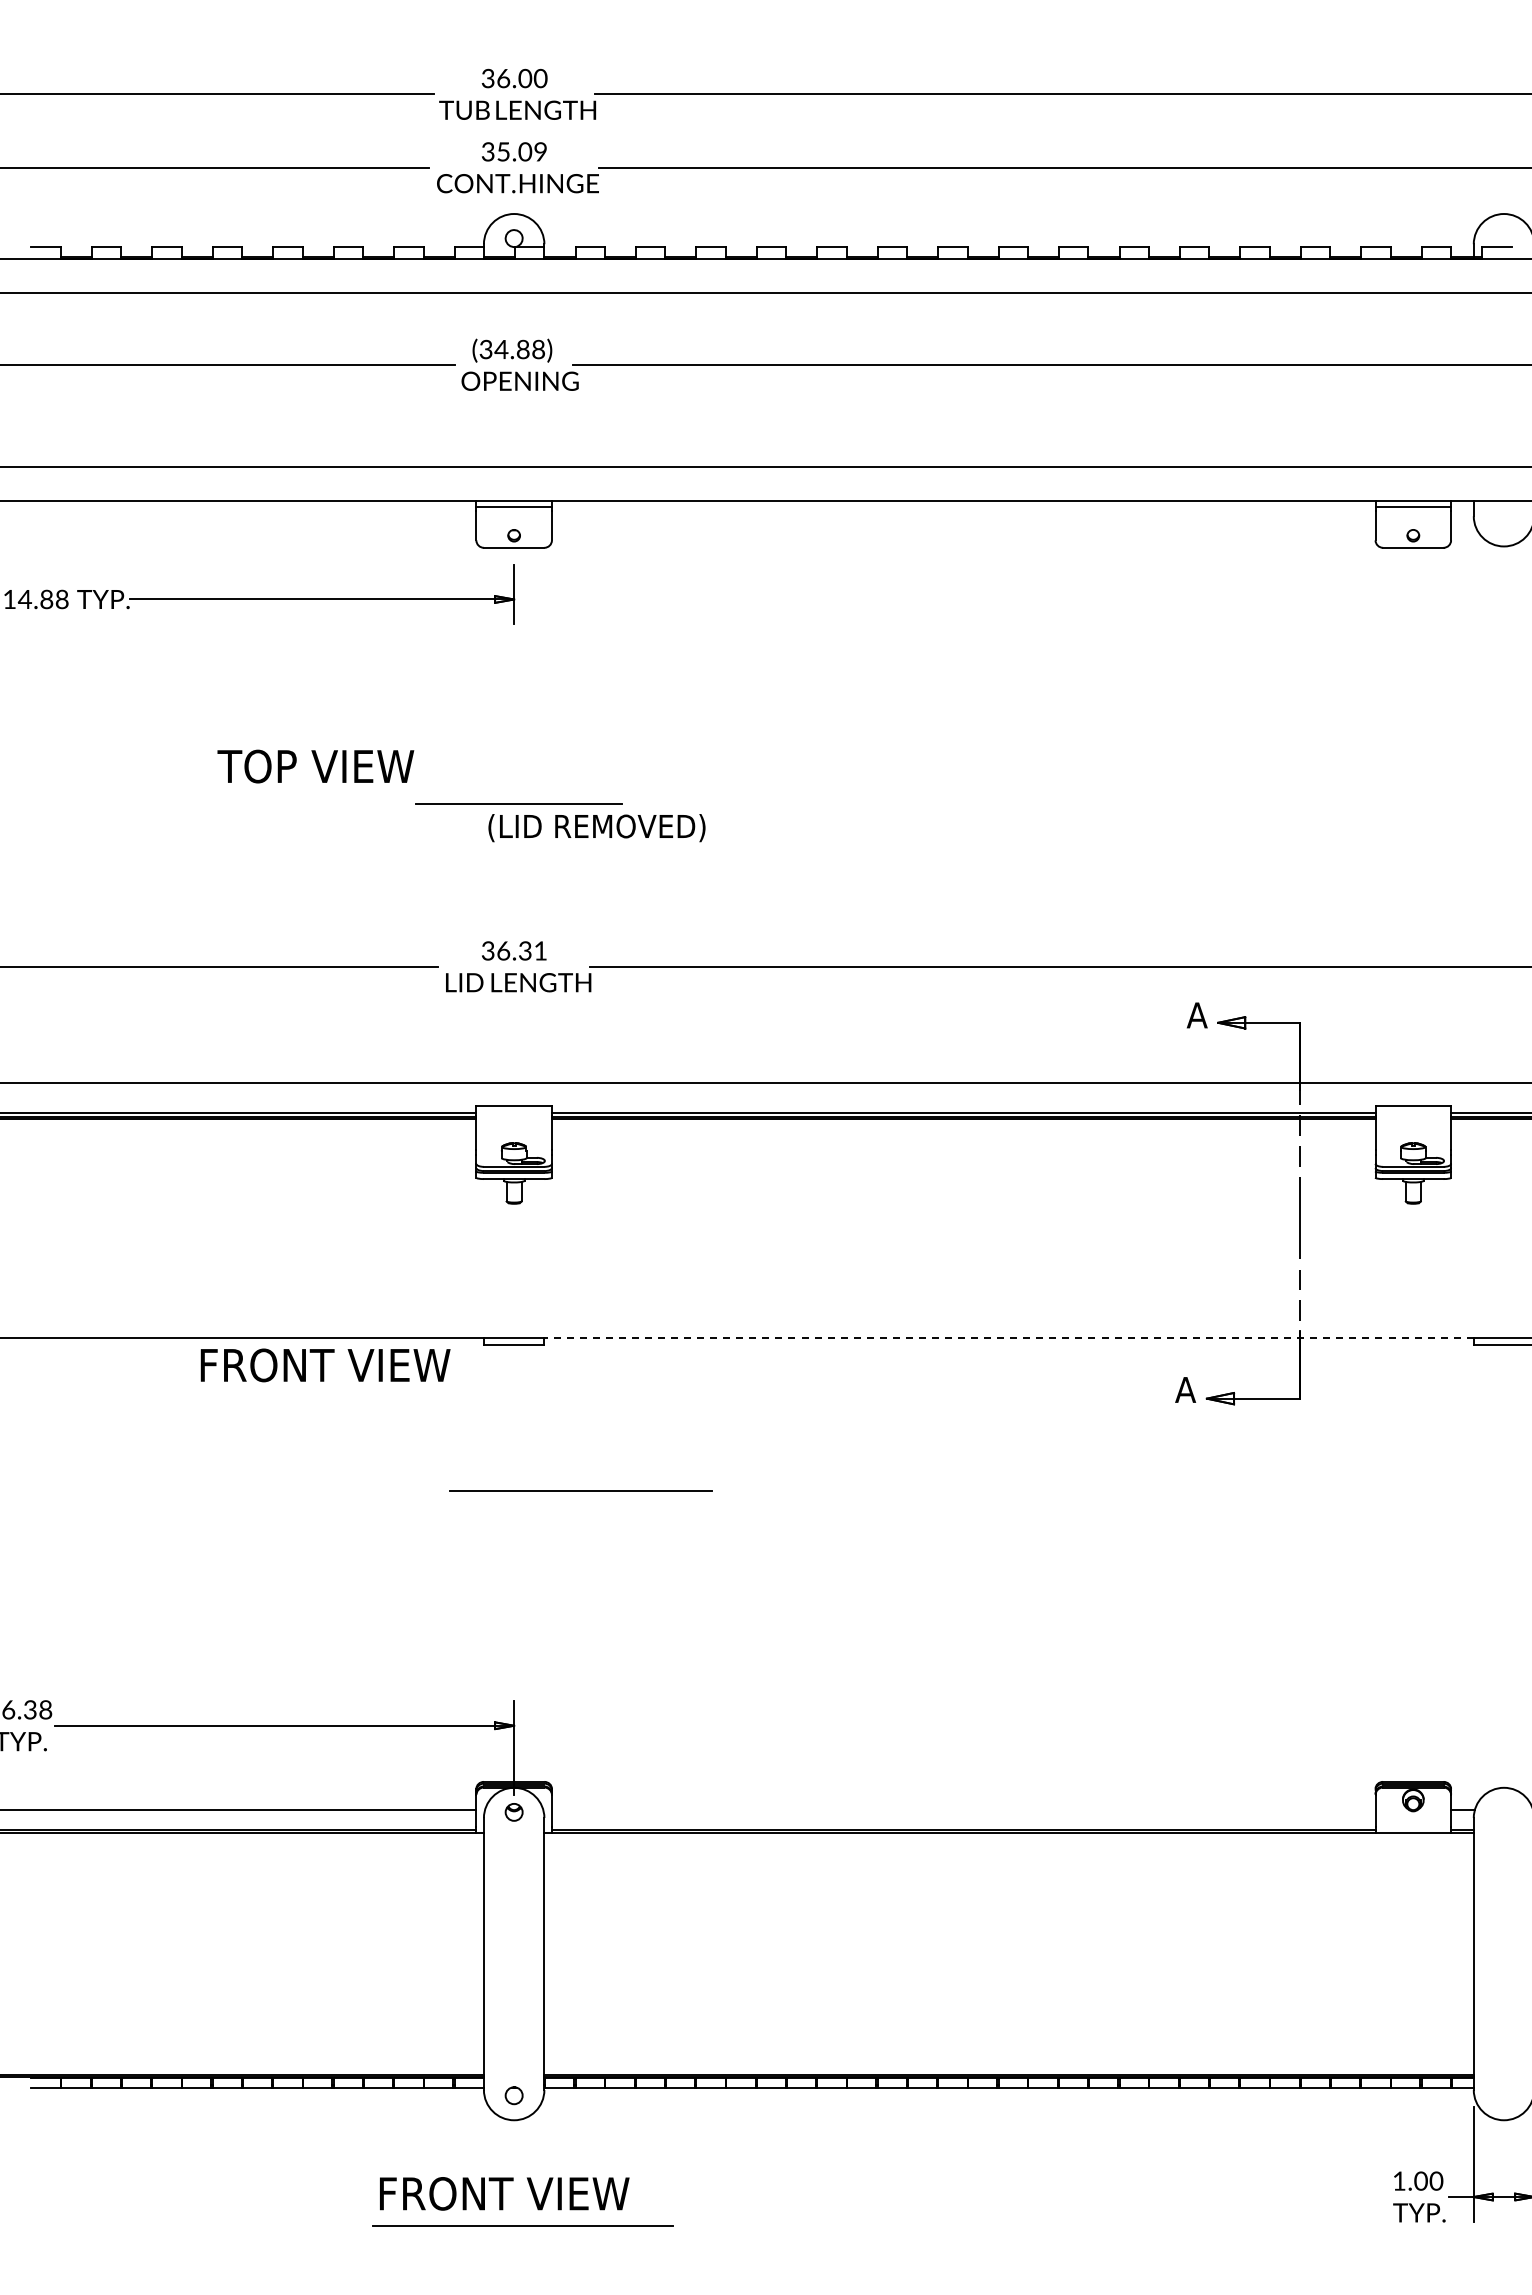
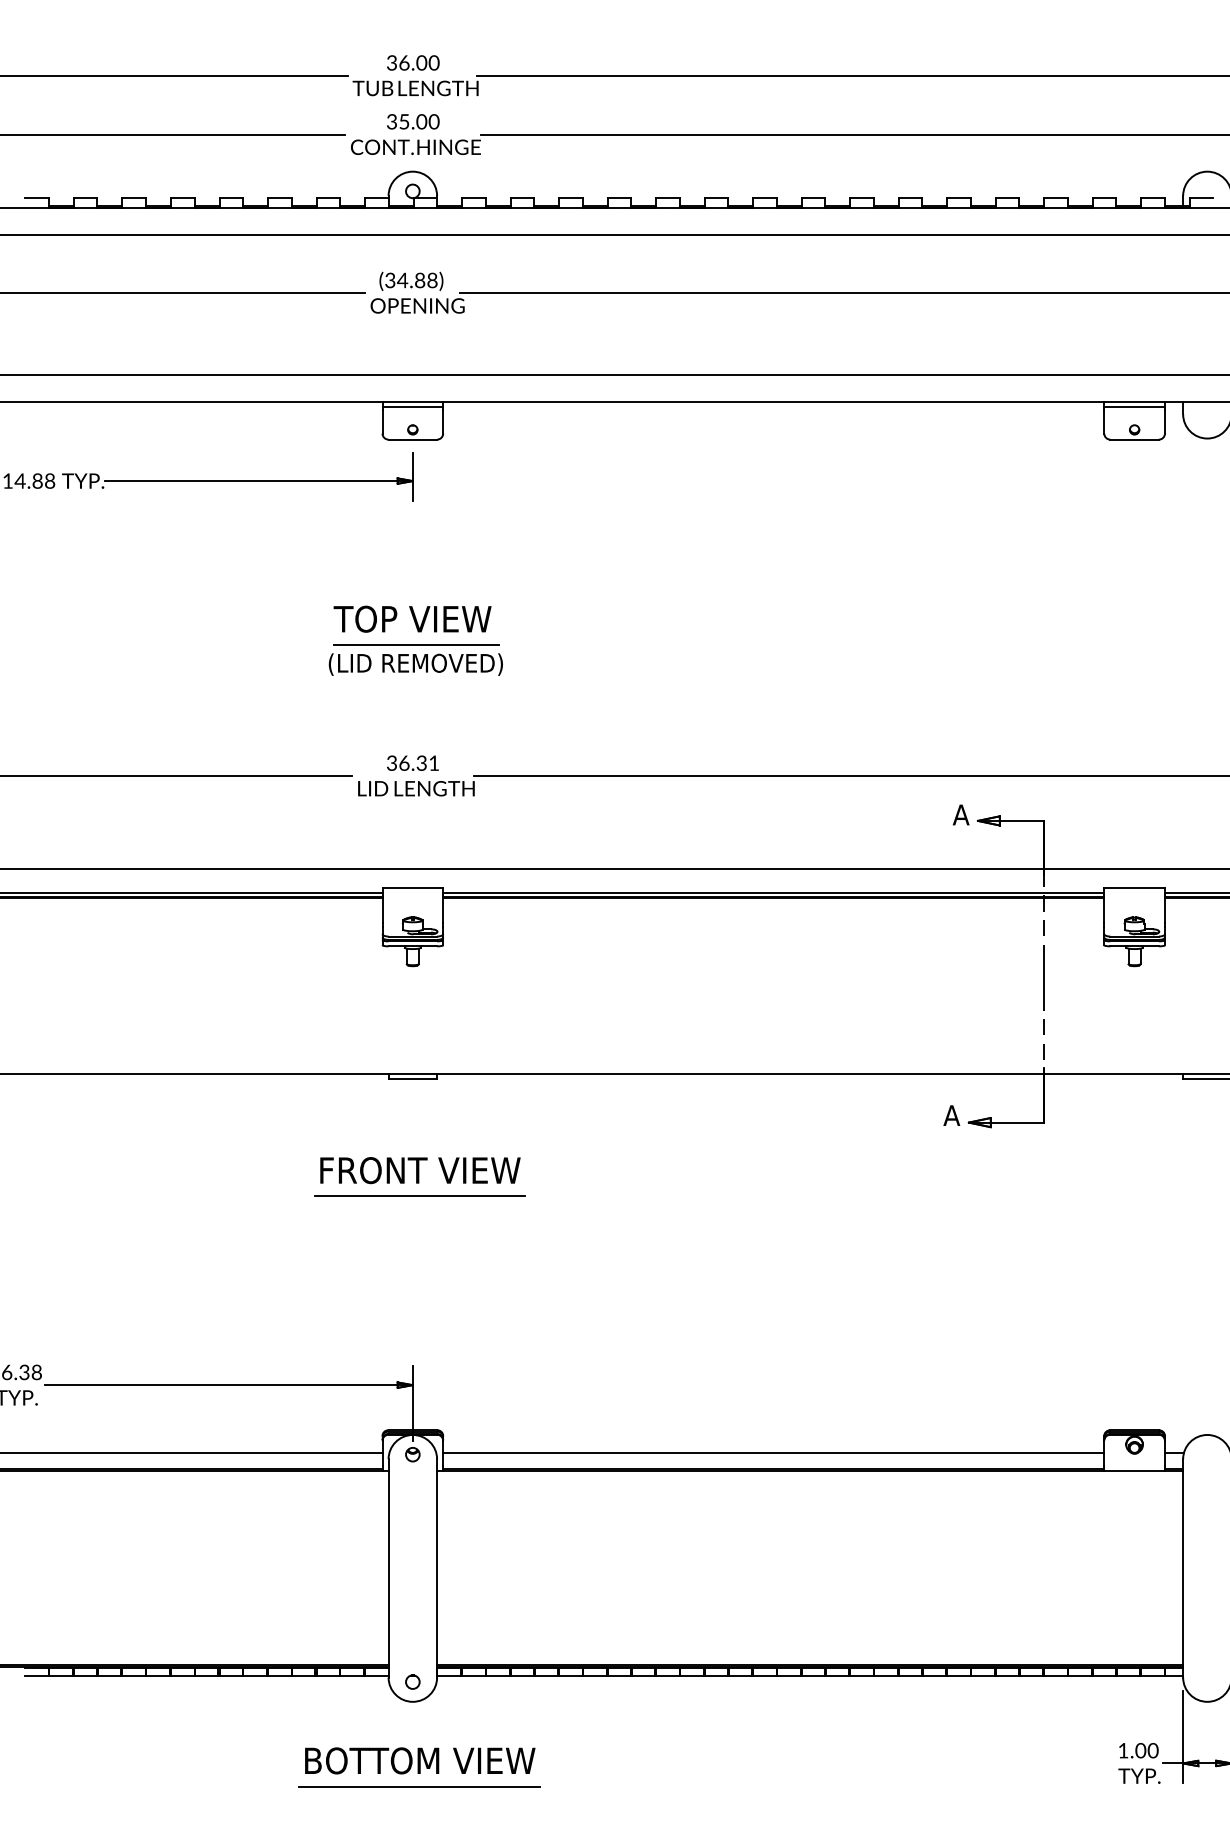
text: (540, 152) -> (433, 122), 35.09 -> 35.00
text: (315, 766) -> (412, 619), moved
text: (596, 828) -> (415, 664), moved
line: (1009, 1338) -> (810, 1074), dashed -> solid
text: (325, 1365) -> (420, 1170), moved
line: (580, 1490) -> (419, 1196), moved
line: (963, 1809) -> (773, 1452), added
text: (524, 2193) -> (421, 1760), FRONT VIEW -> BOTTOM VIEW

